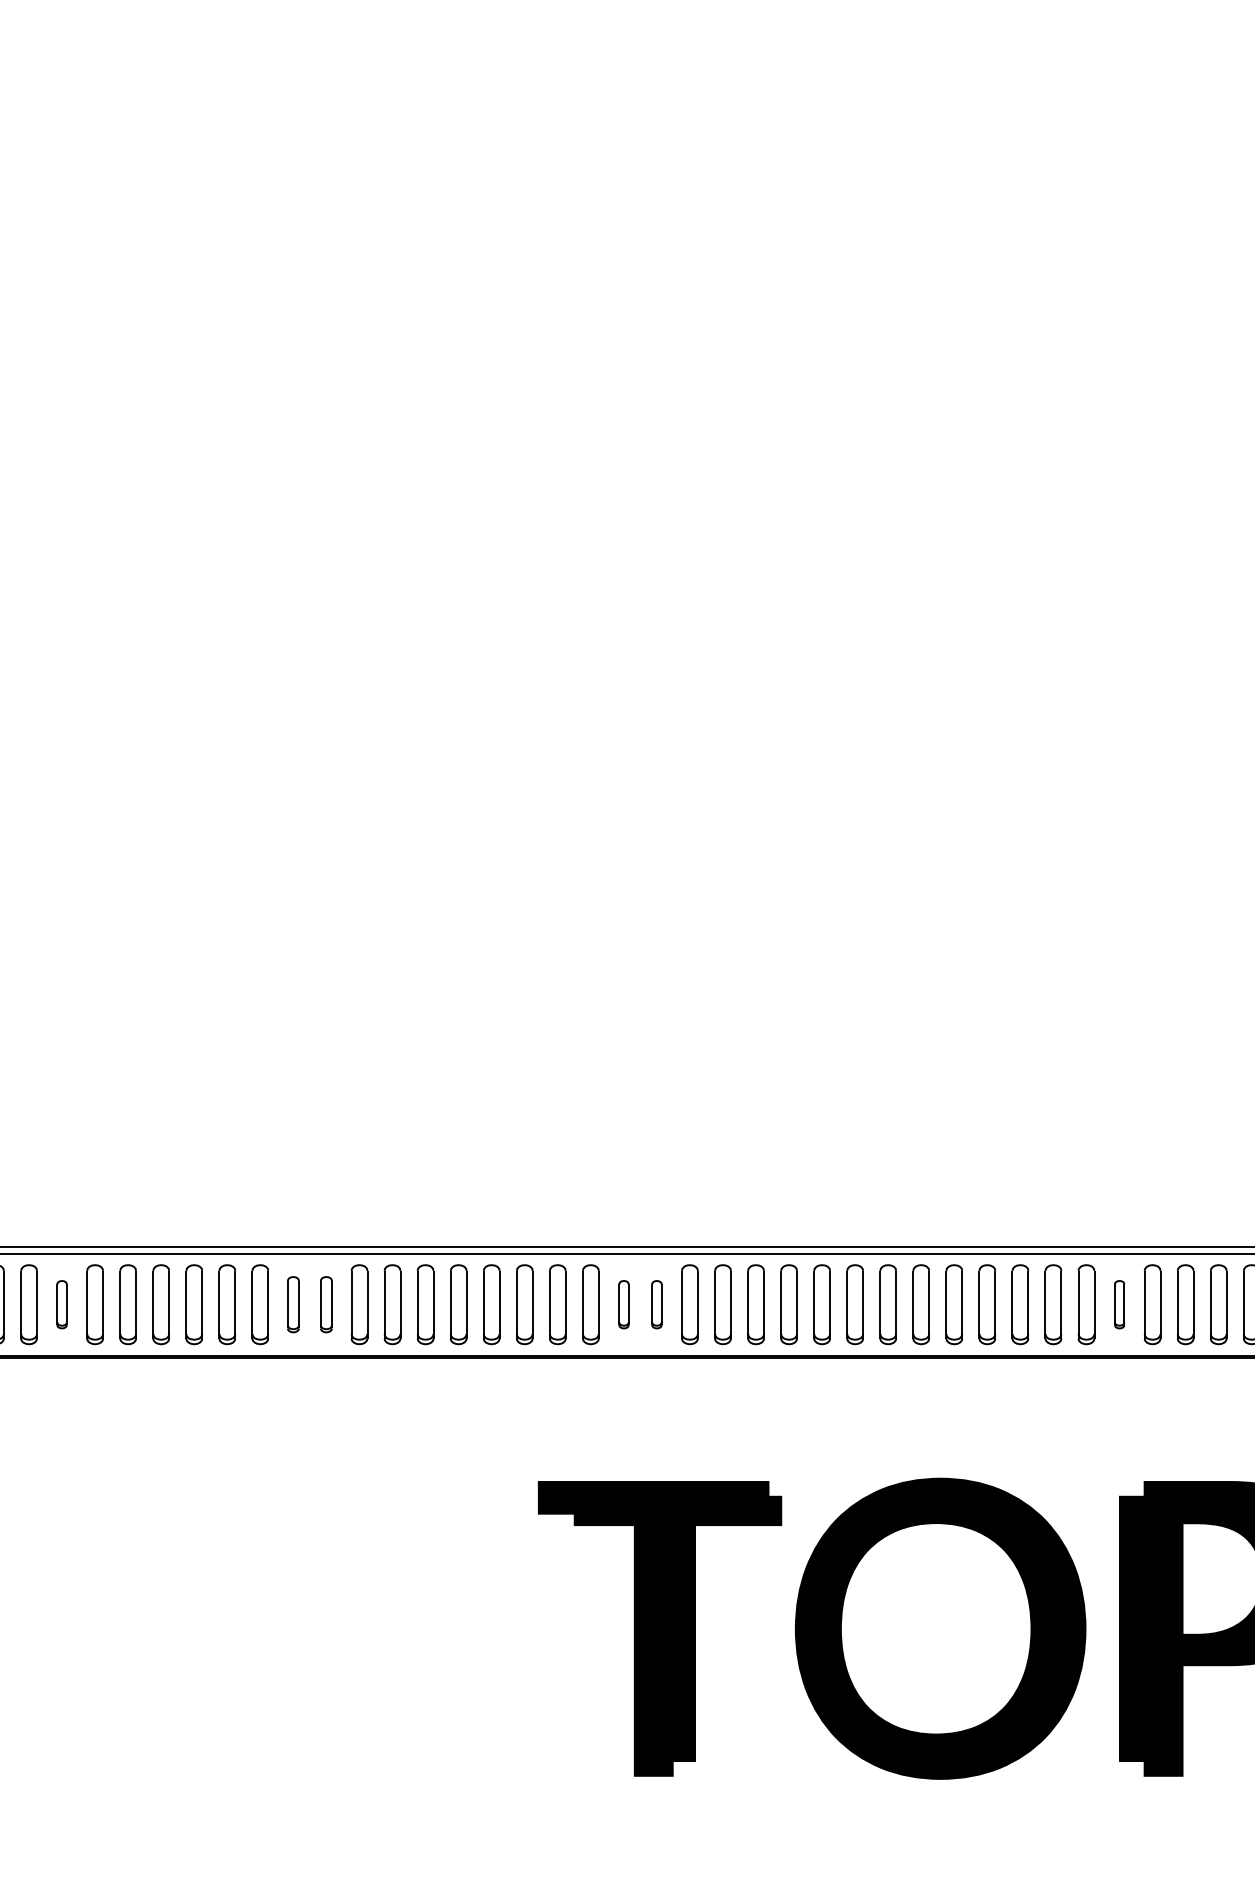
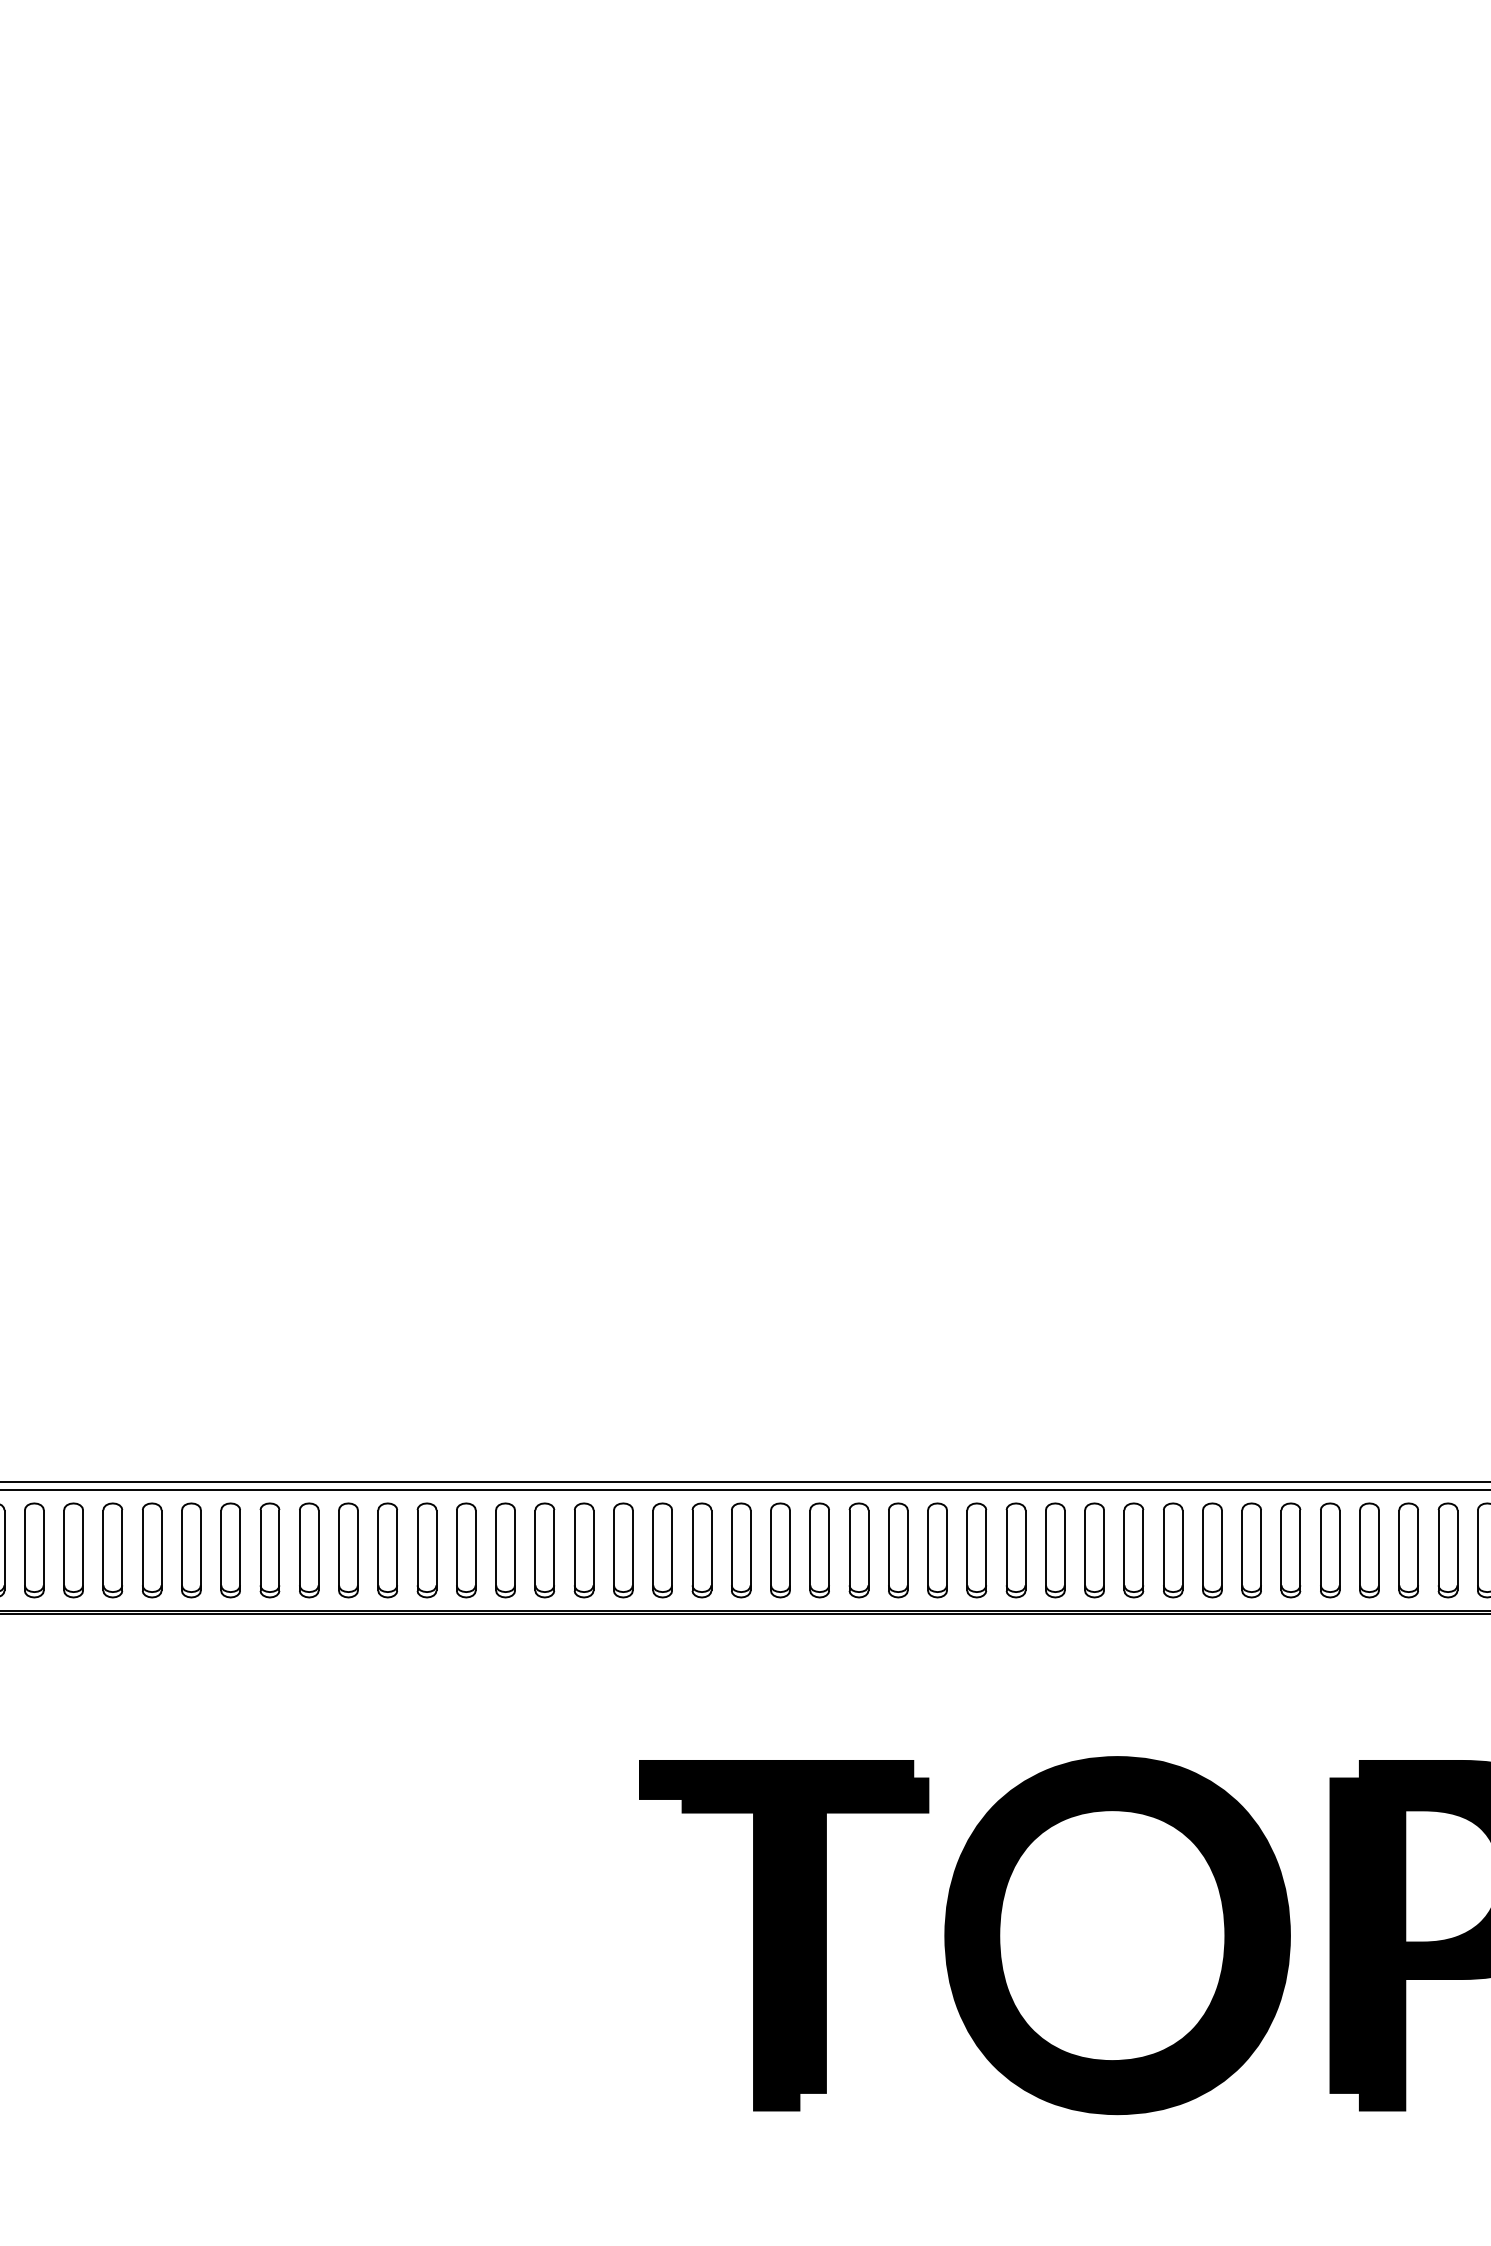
part: (62, 1304) -> (73, 1550), size x1.67
part: (293, 1304) -> (348, 1550), size x1.43
part: (326, 1304) -> (387, 1550), size x1.43
part: (624, 1304) -> (741, 1550), size x1.67
part: (656, 1304) -> (780, 1550), size x1.67
part: (1119, 1304) -> (1330, 1550), size x1.67

